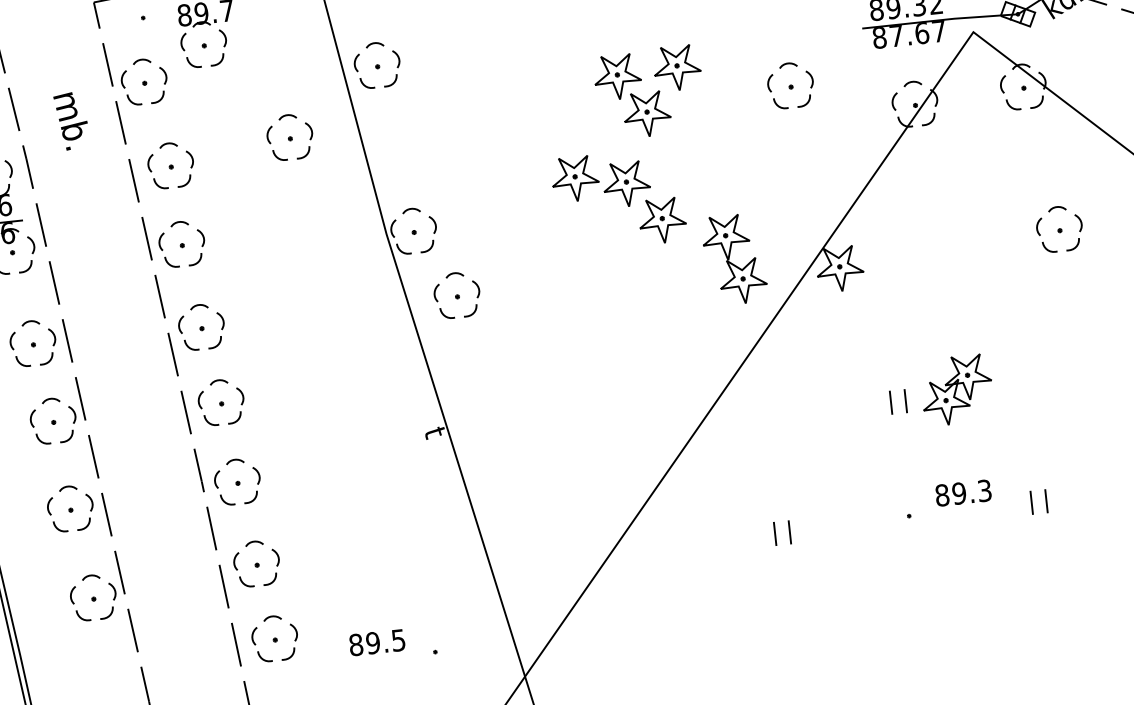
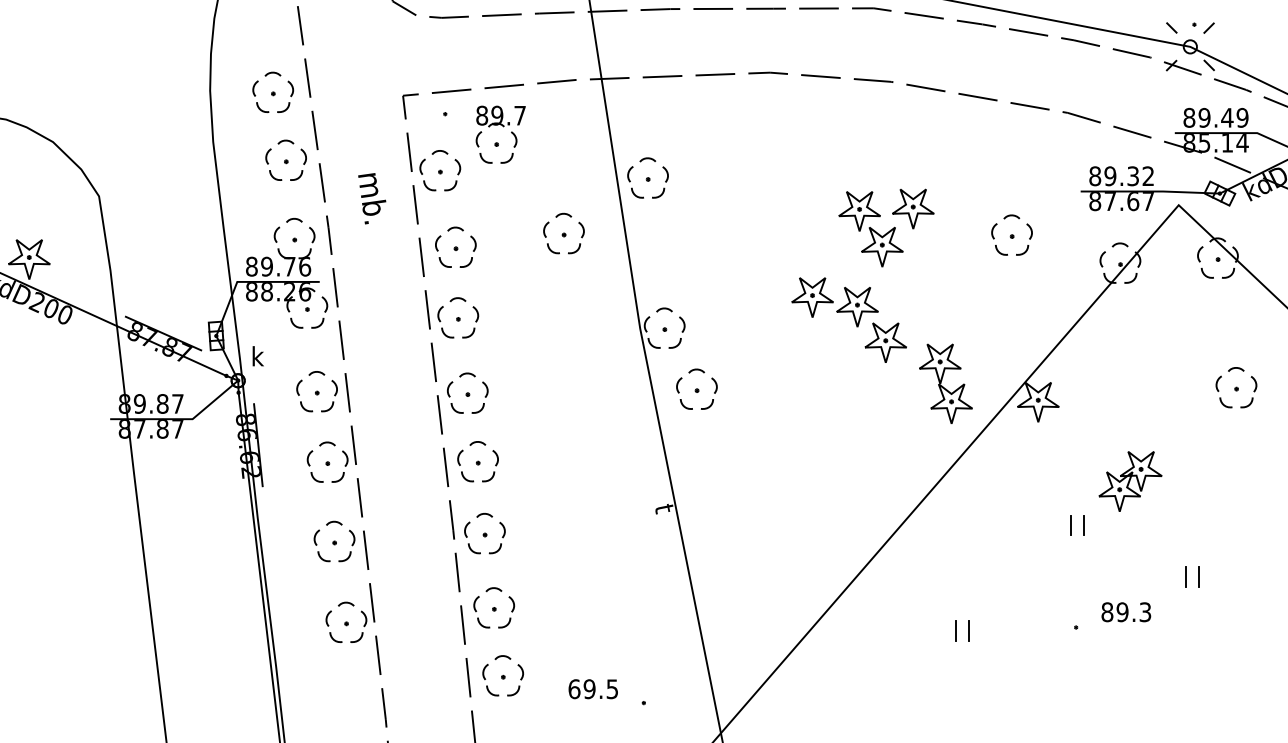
part: (957, 390) -> (1130, 481), moved
part: (1039, 501) -> (1192, 576), moved
text: (356, 645) -> (574, 689), 89.5^J -> 69.5^J

